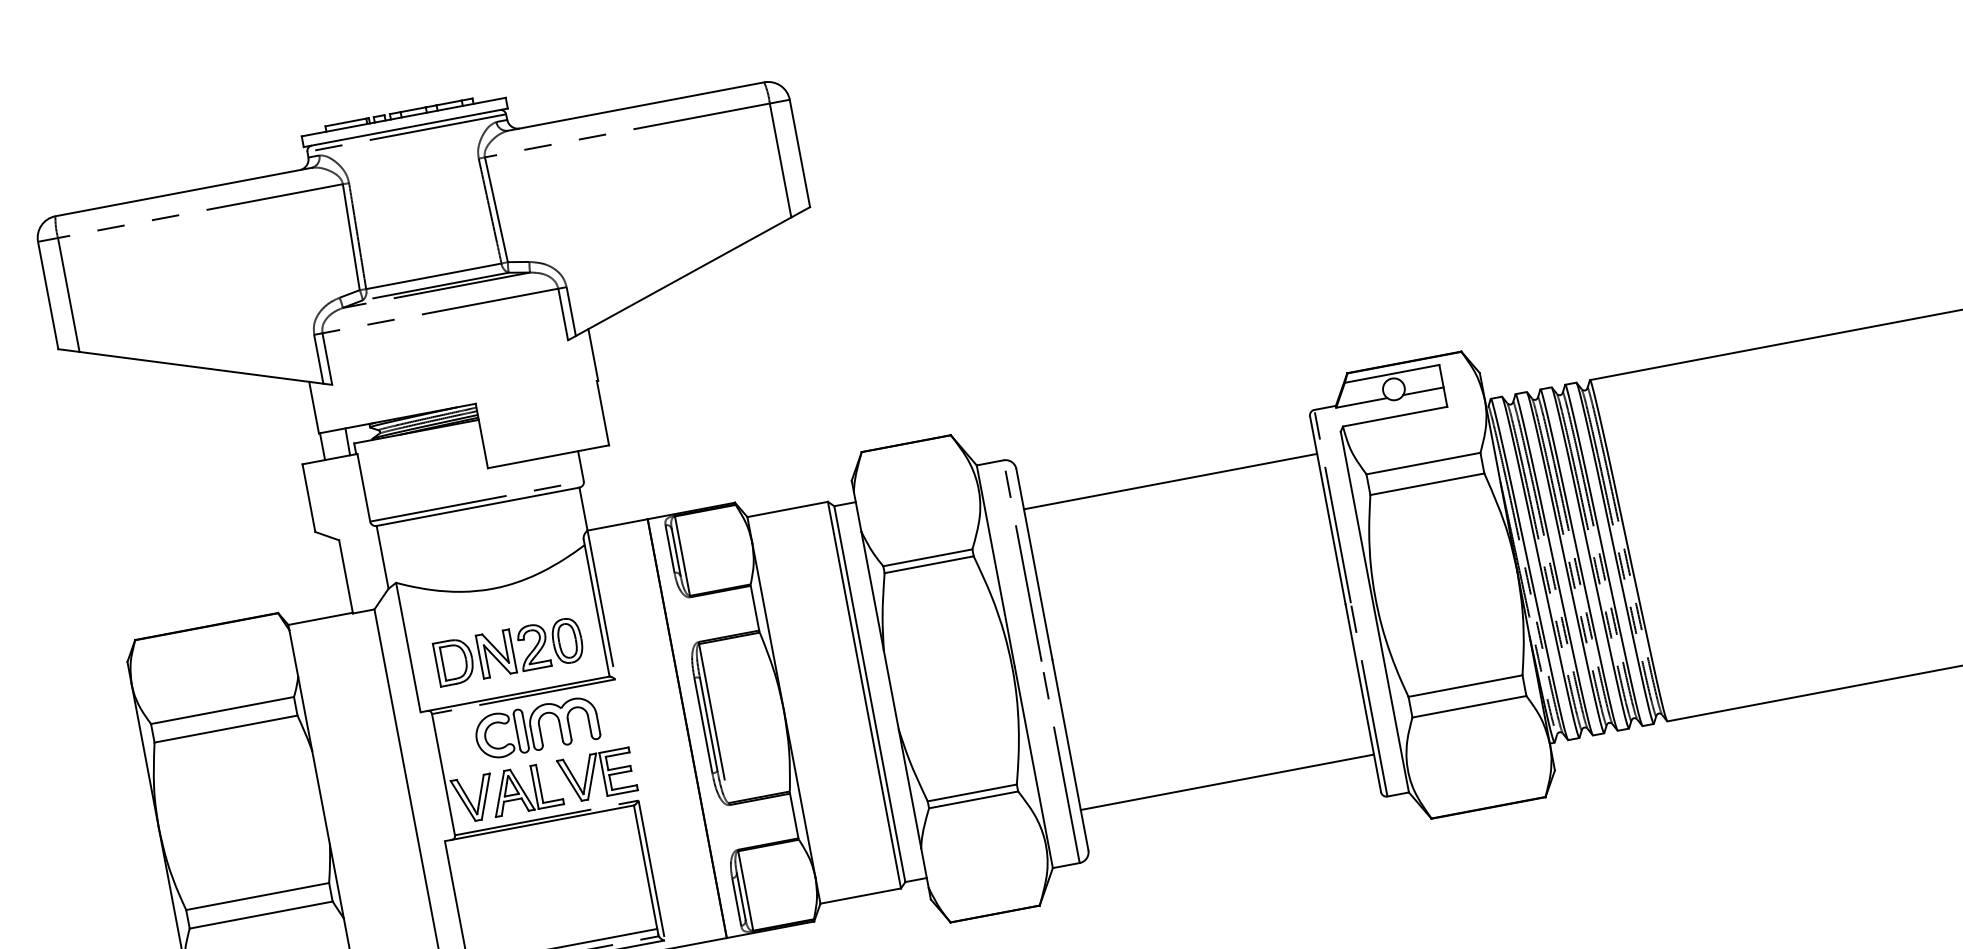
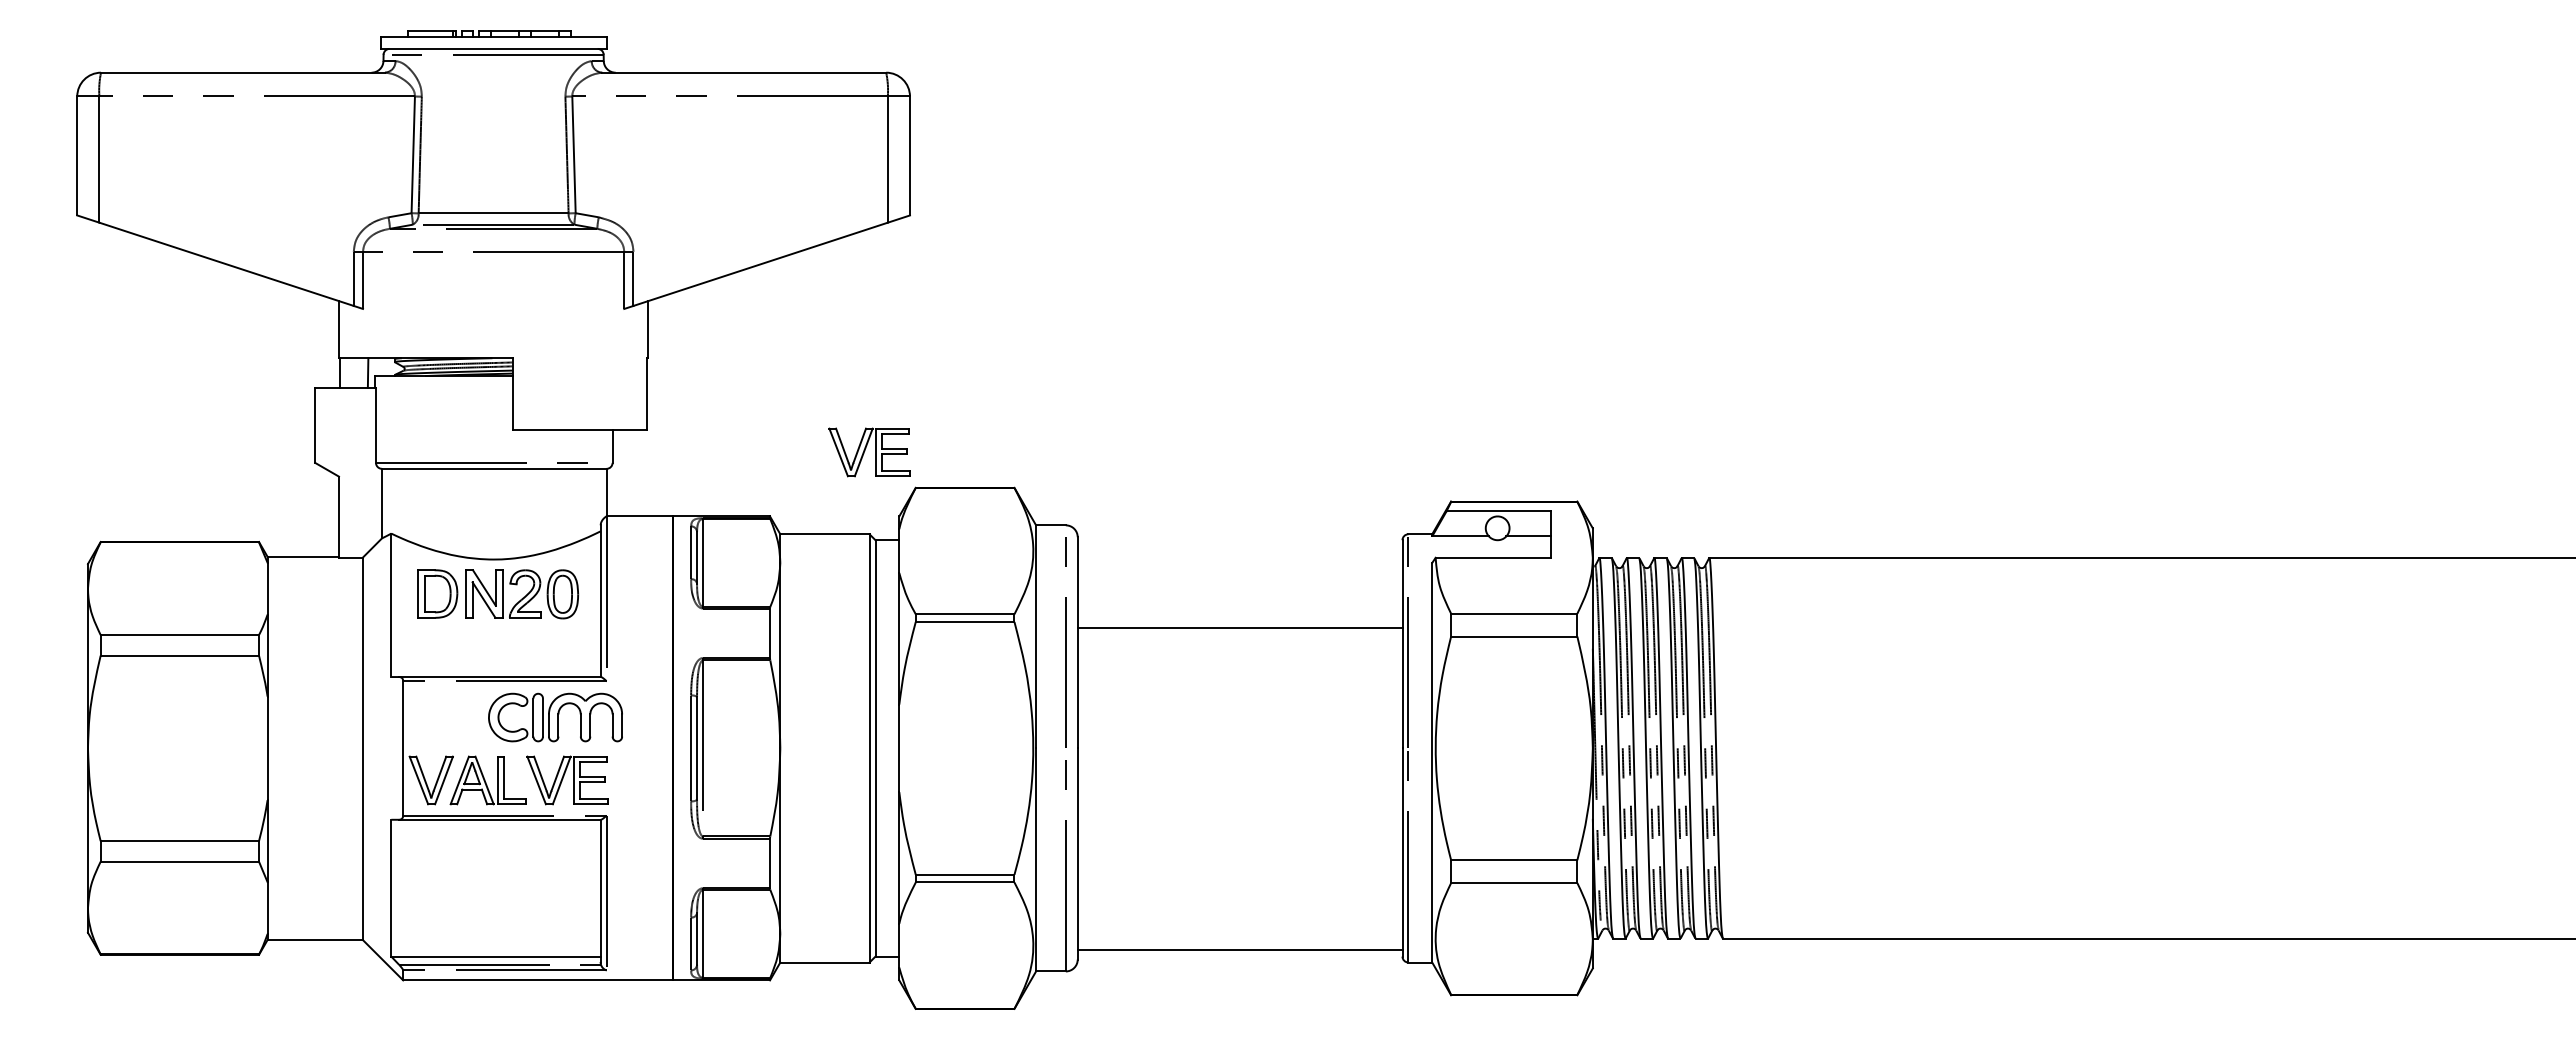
part: (813, 428) -> (869, 452), added
line: (1169, 481) -> (1239, 627), moved
part: (509, 652) -> (498, 594), moved
part: (536, 728) -> (555, 717), moved
line: (1226, 782) -> (1239, 949), moved

